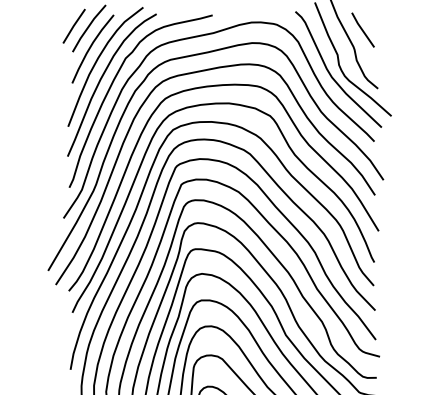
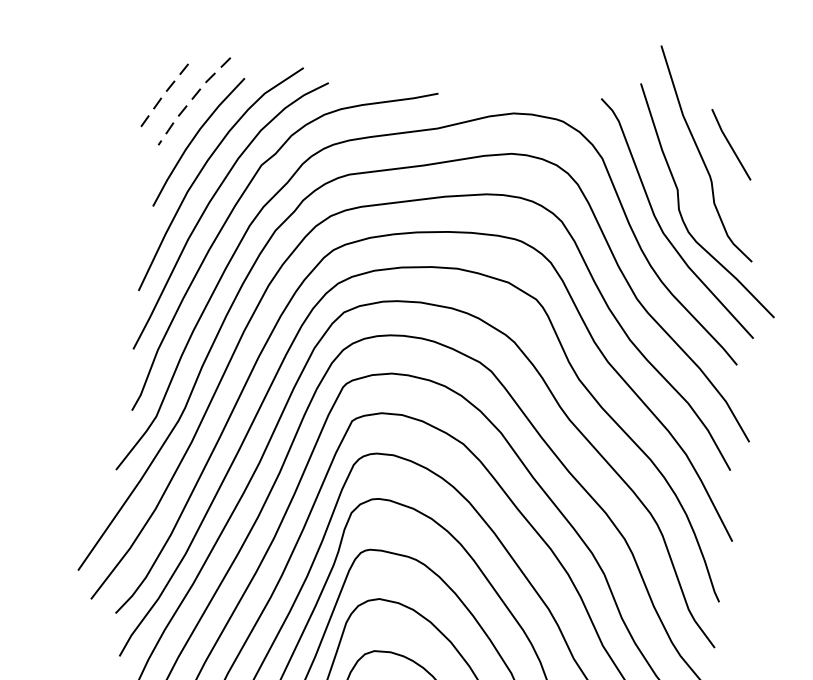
line: (73, 26) -> (163, 94), solid -> dashed
line: (87, 27) -> (191, 98), solid -> dashed

